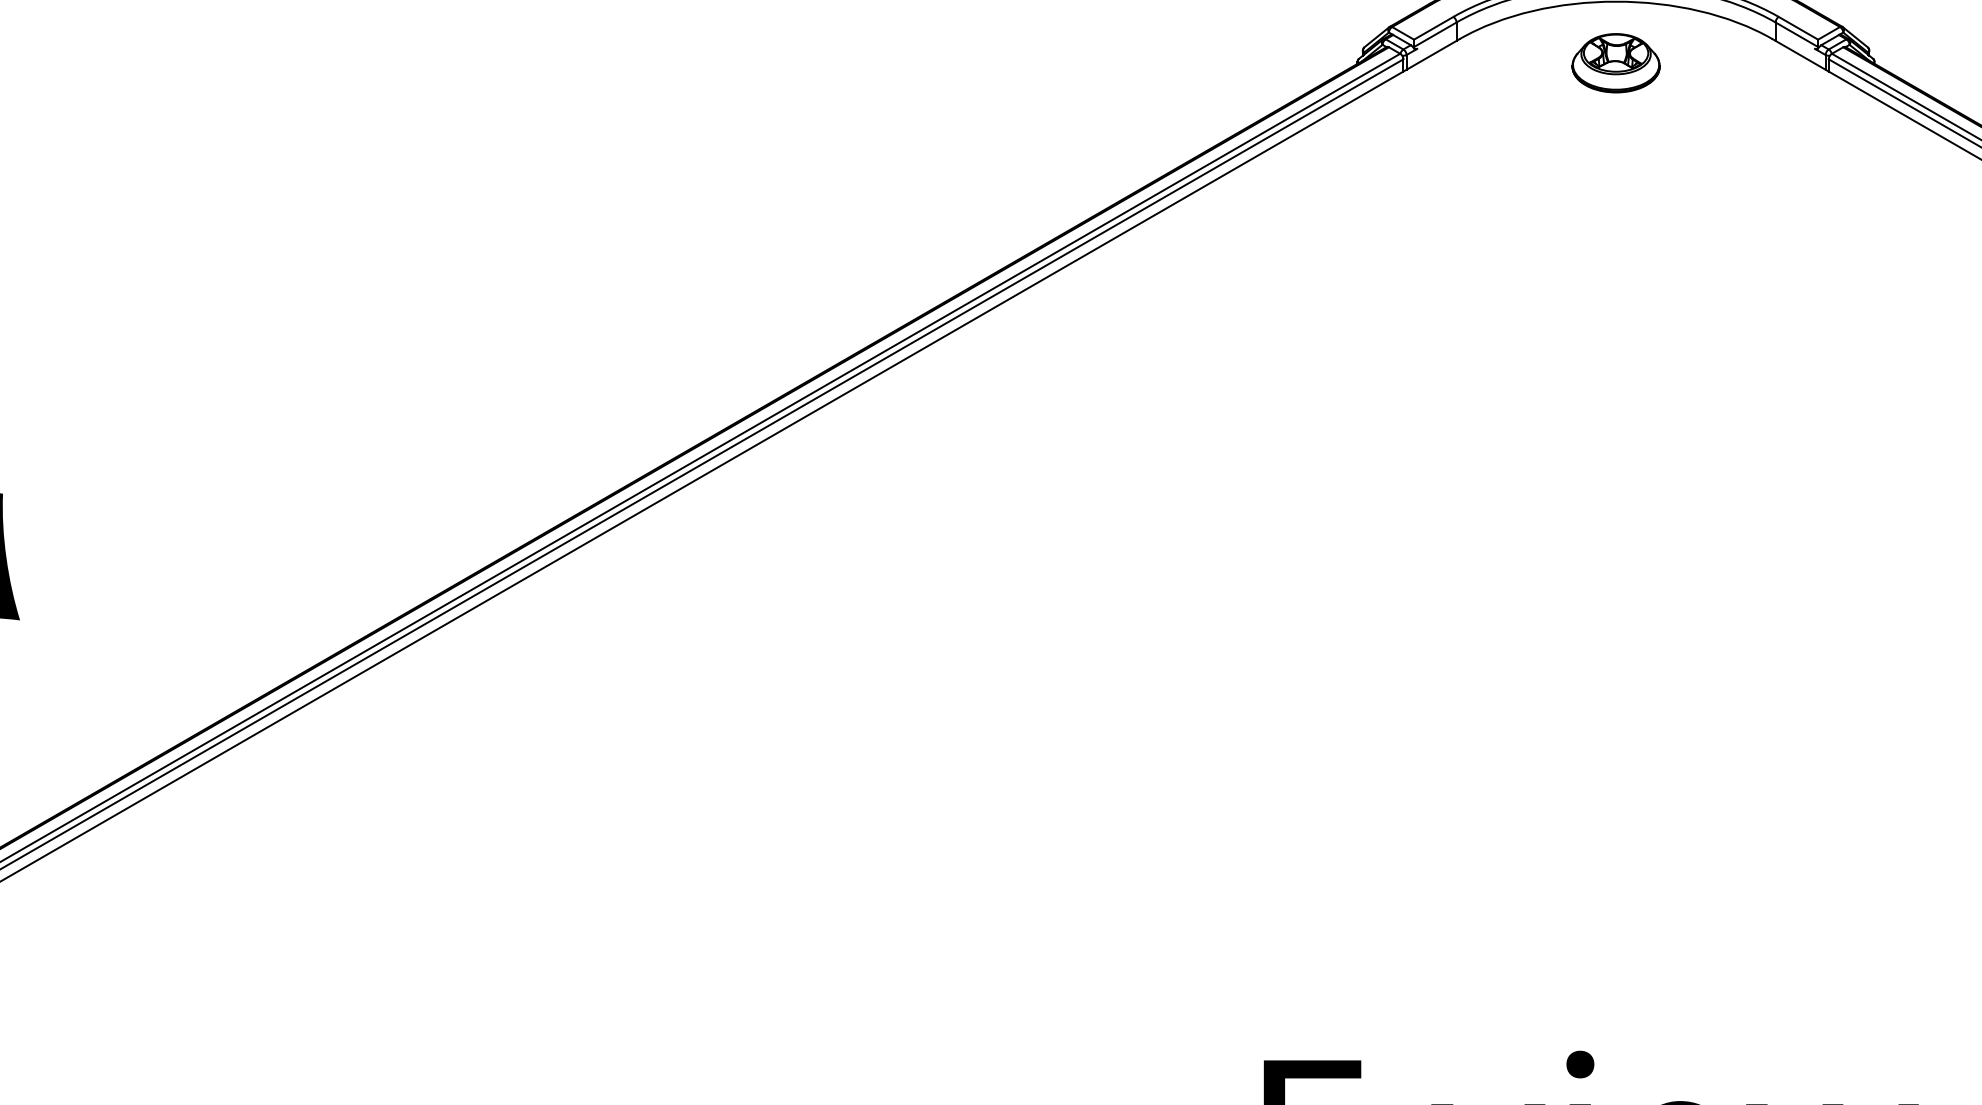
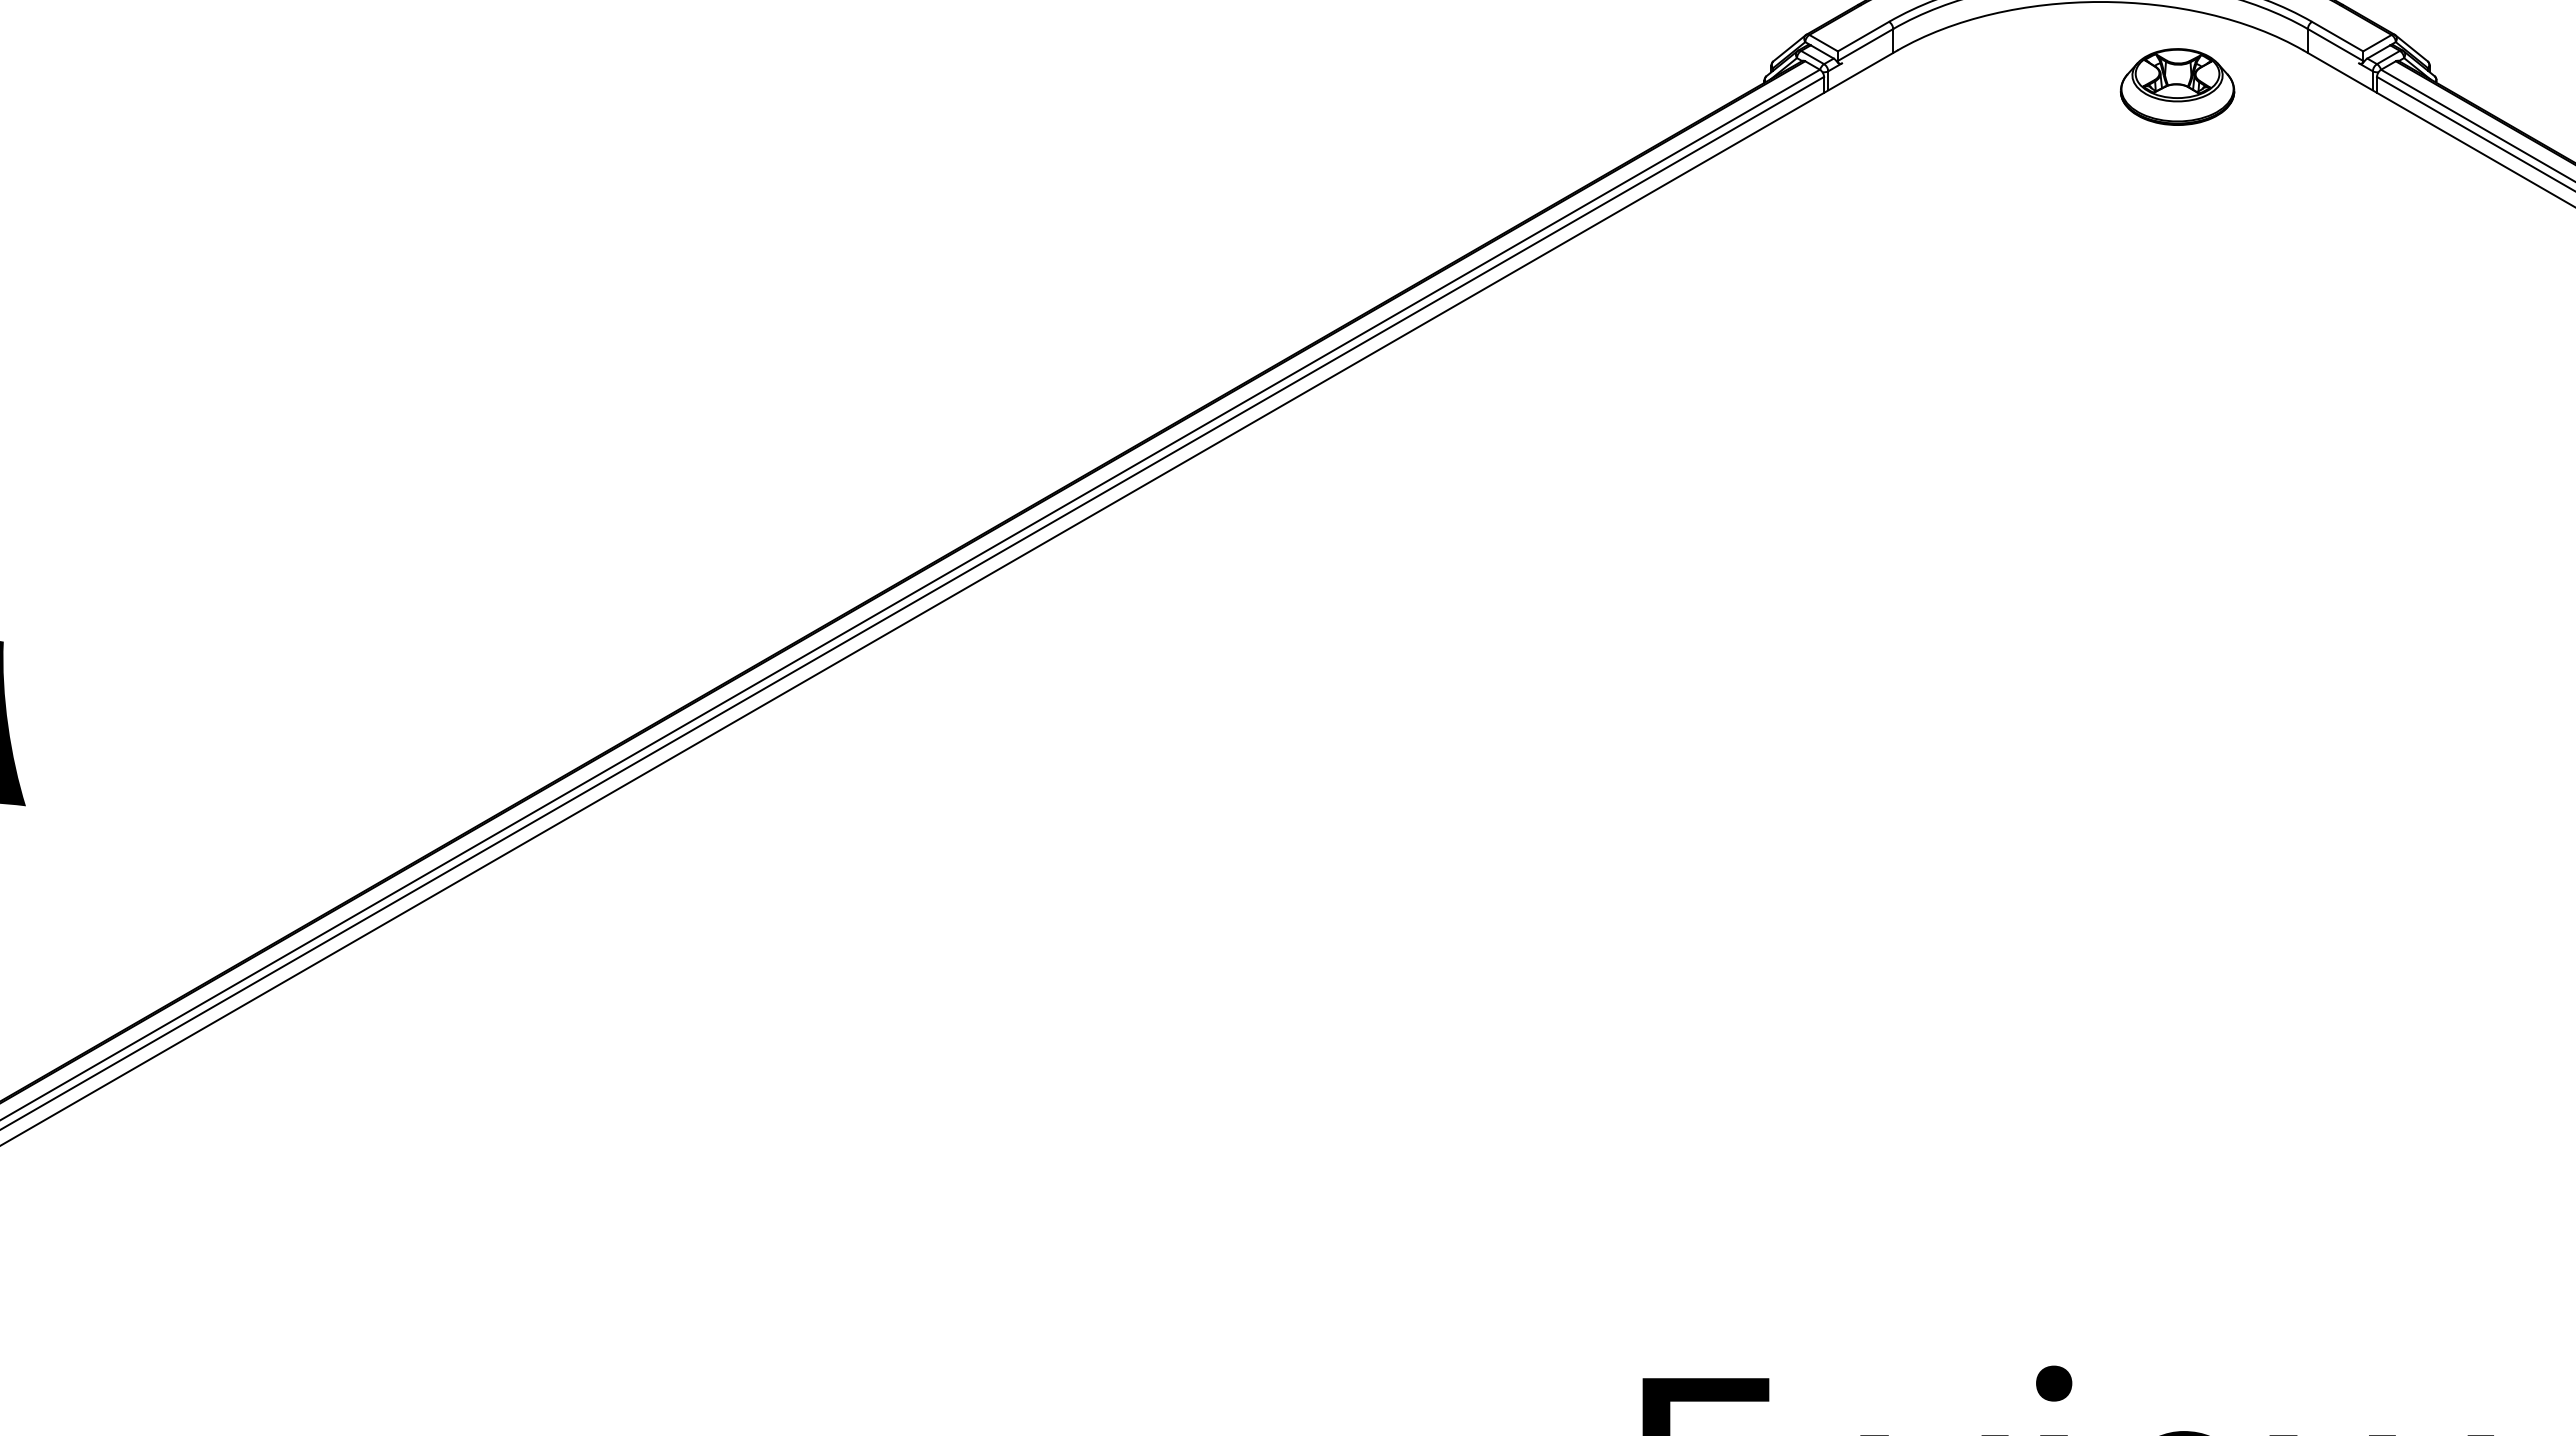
part: (1616, 62) -> (2177, 86), moved

